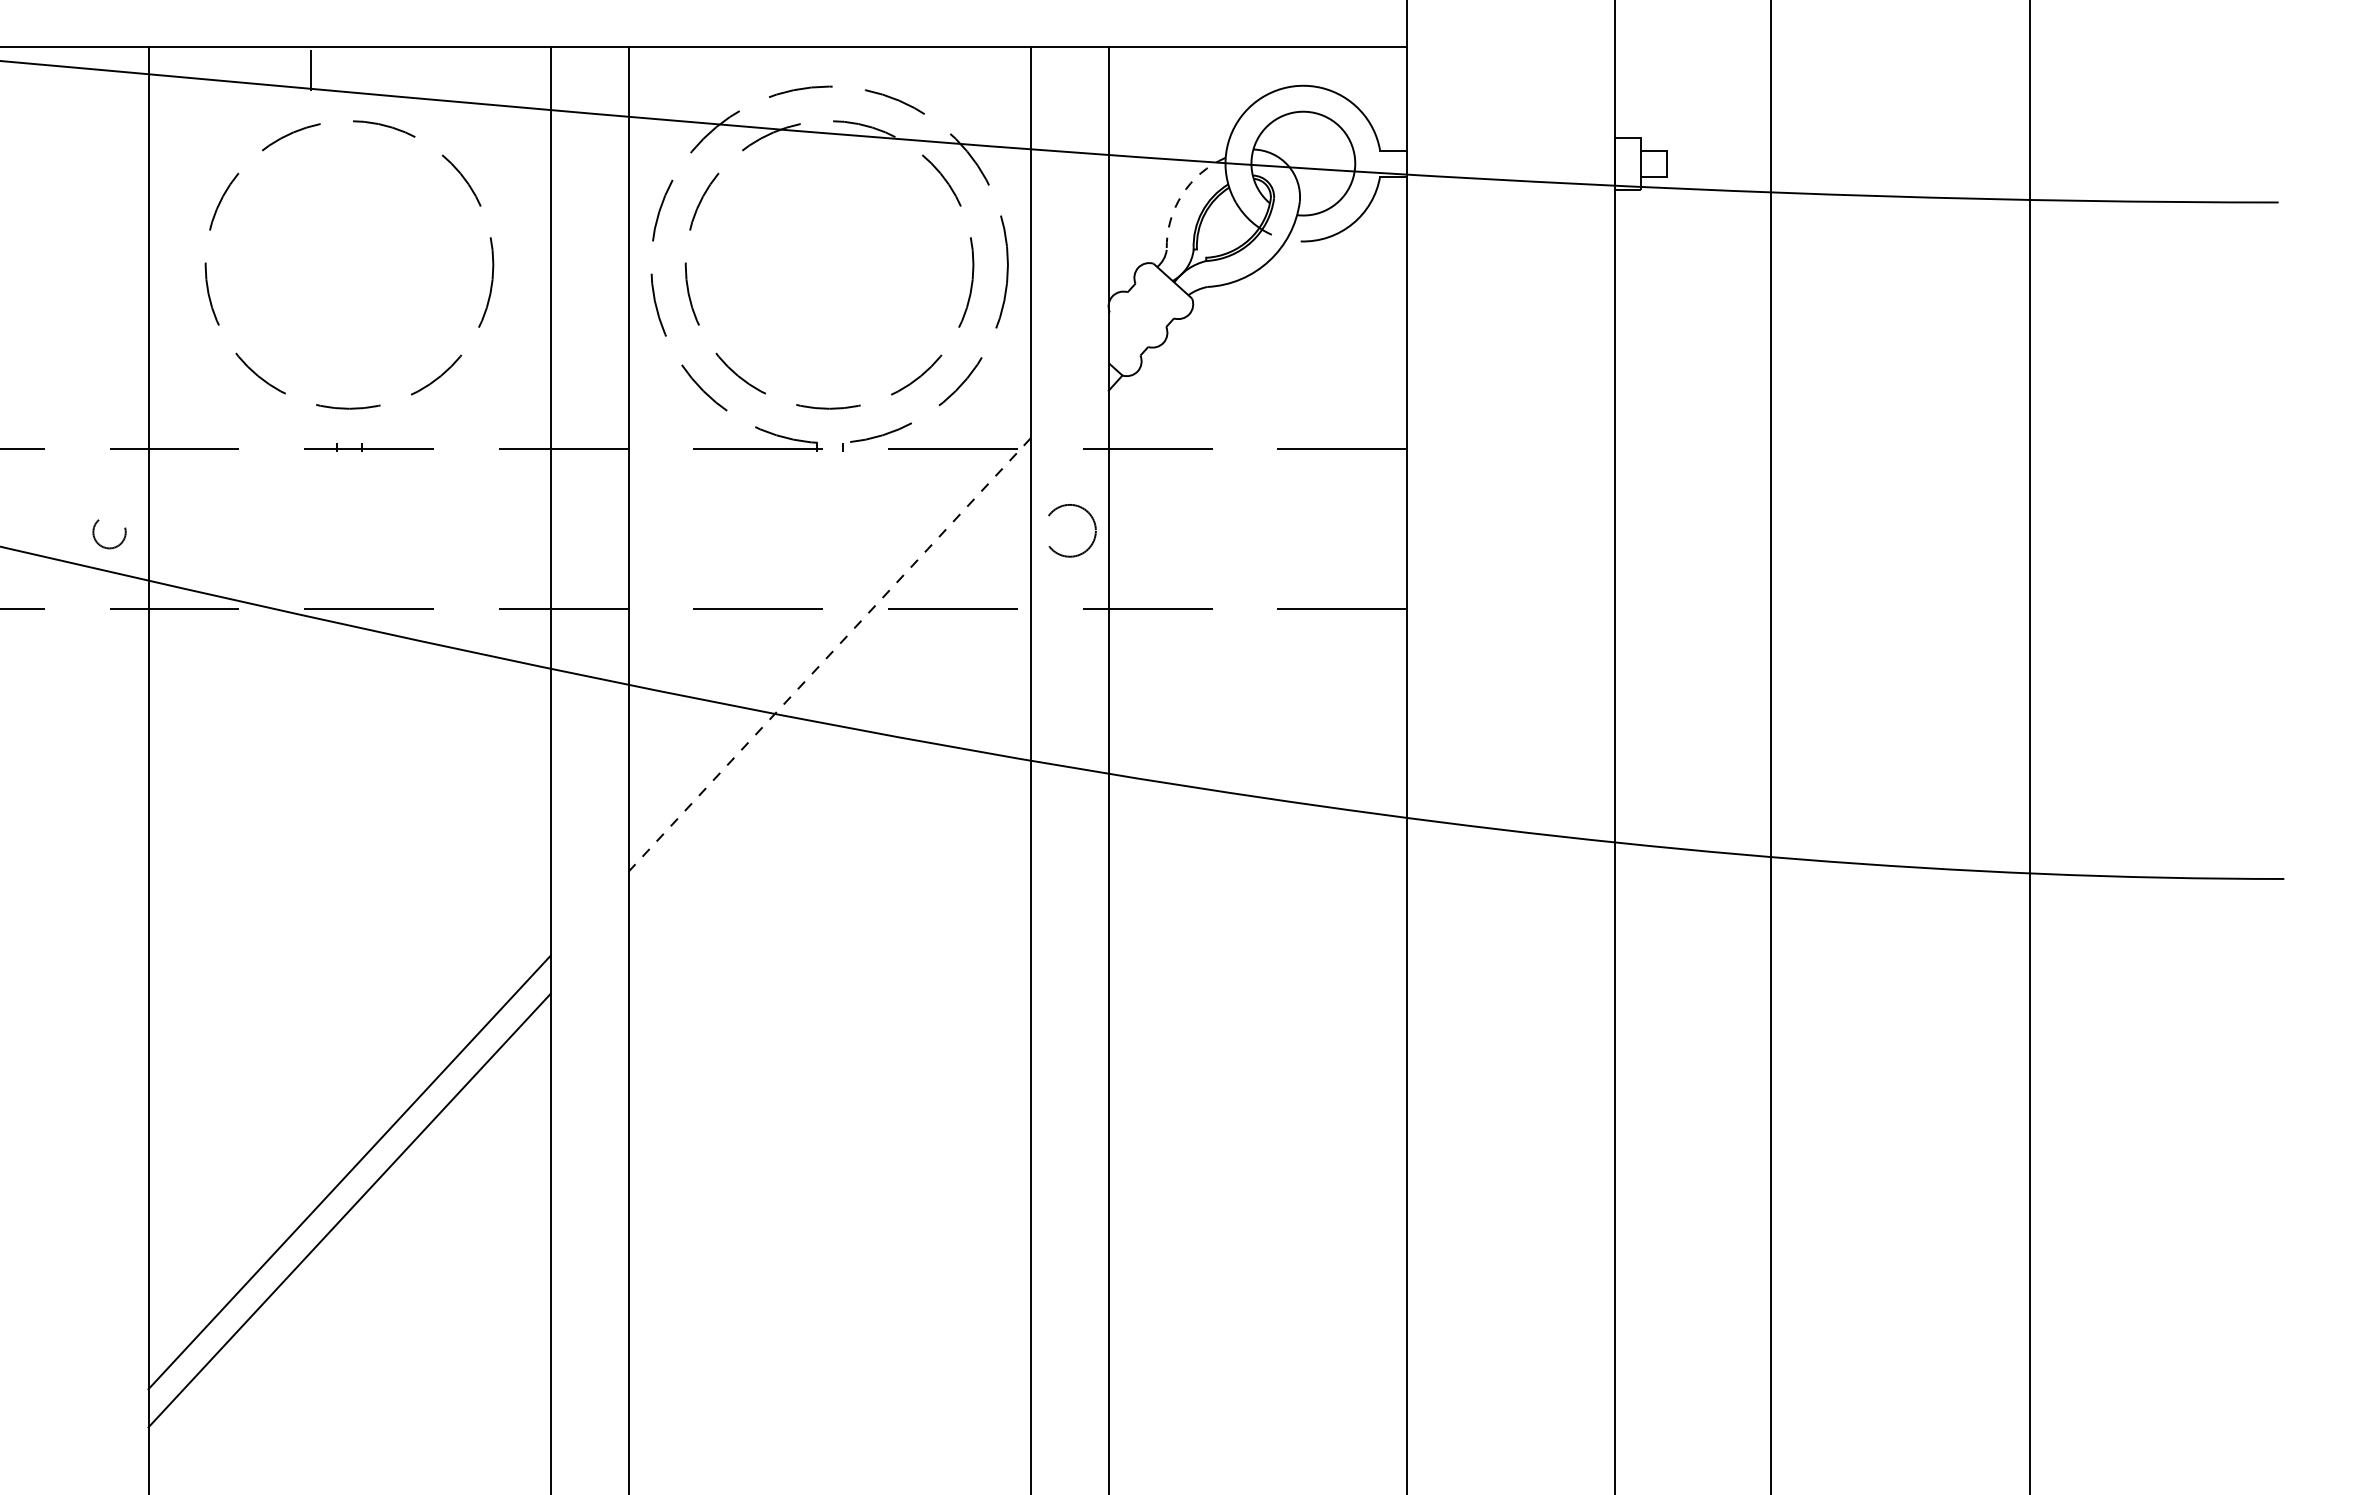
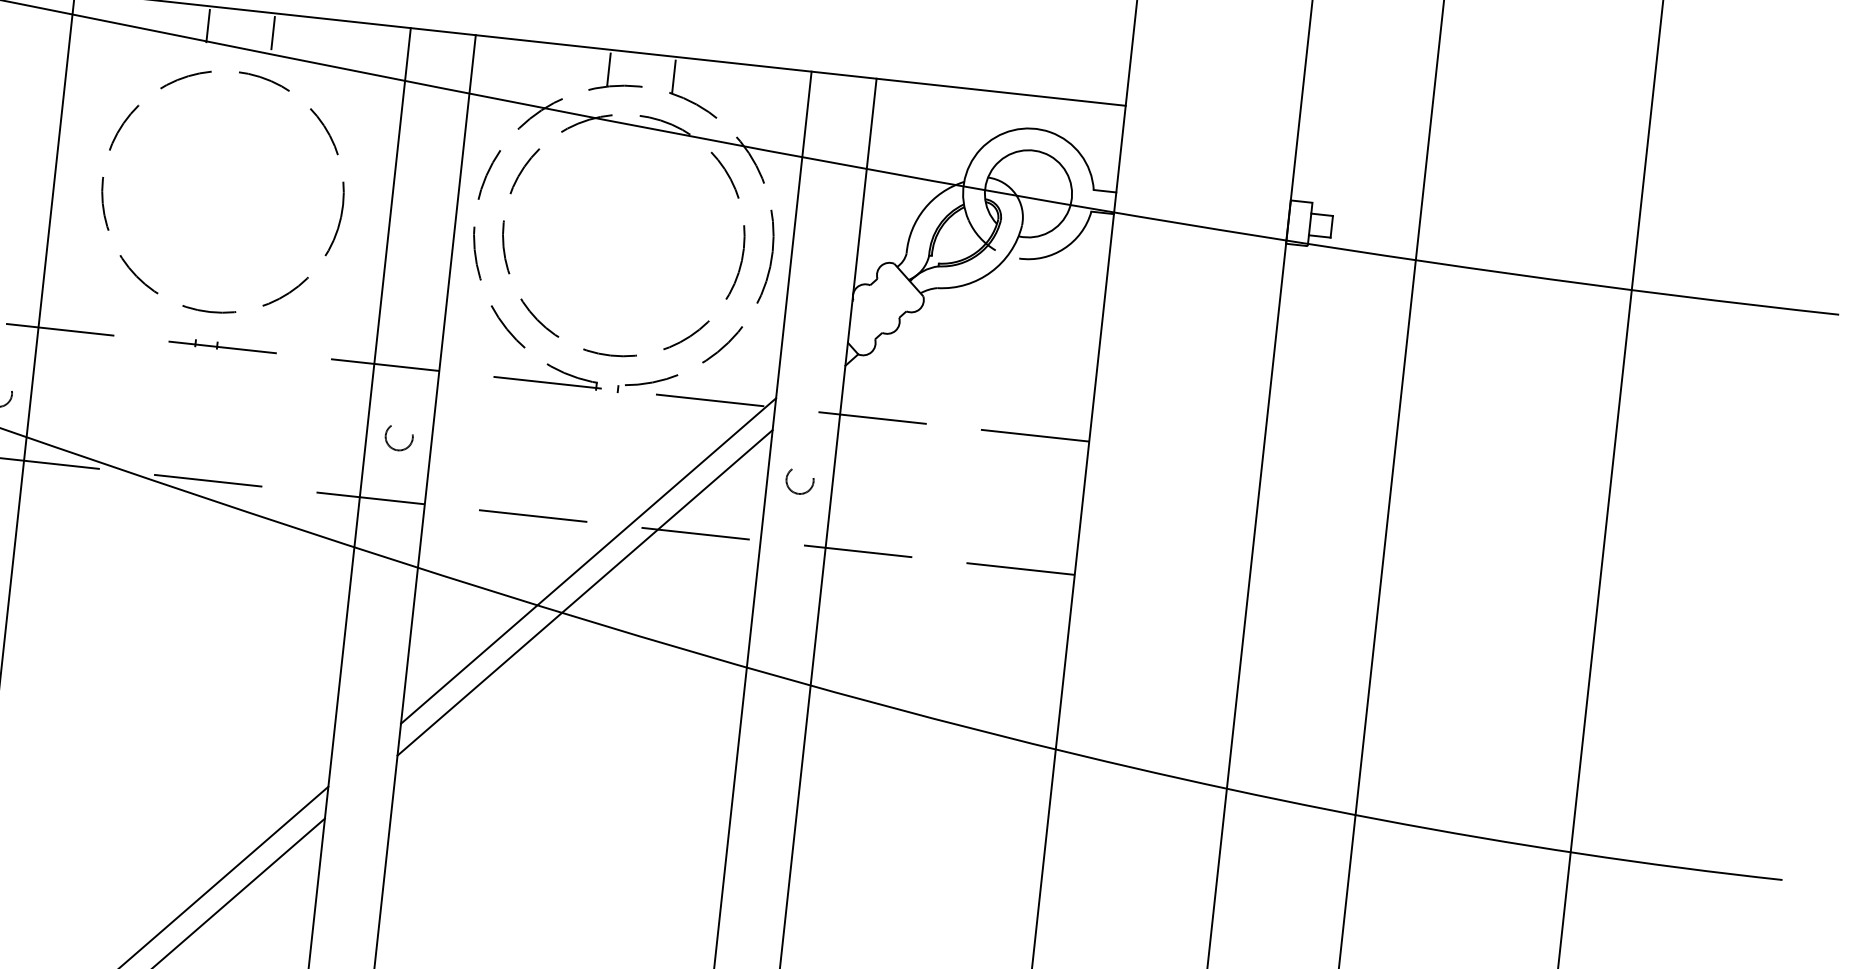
line: (388, 70) -> (273, 33), added
line: (790, 70) -> (608, 69), added
line: (868, 70) -> (673, 76), added
arc: (1182, 194) -> (924, 208), dashed -> solid
circle: (589, 534) -> (398, 438), added
circle: (1069, 534) -> (799, 482), size x0.62
line: (829, 654) -> (588, 560), dashed -> solid
line: (829, 692) -> (584, 592), added

